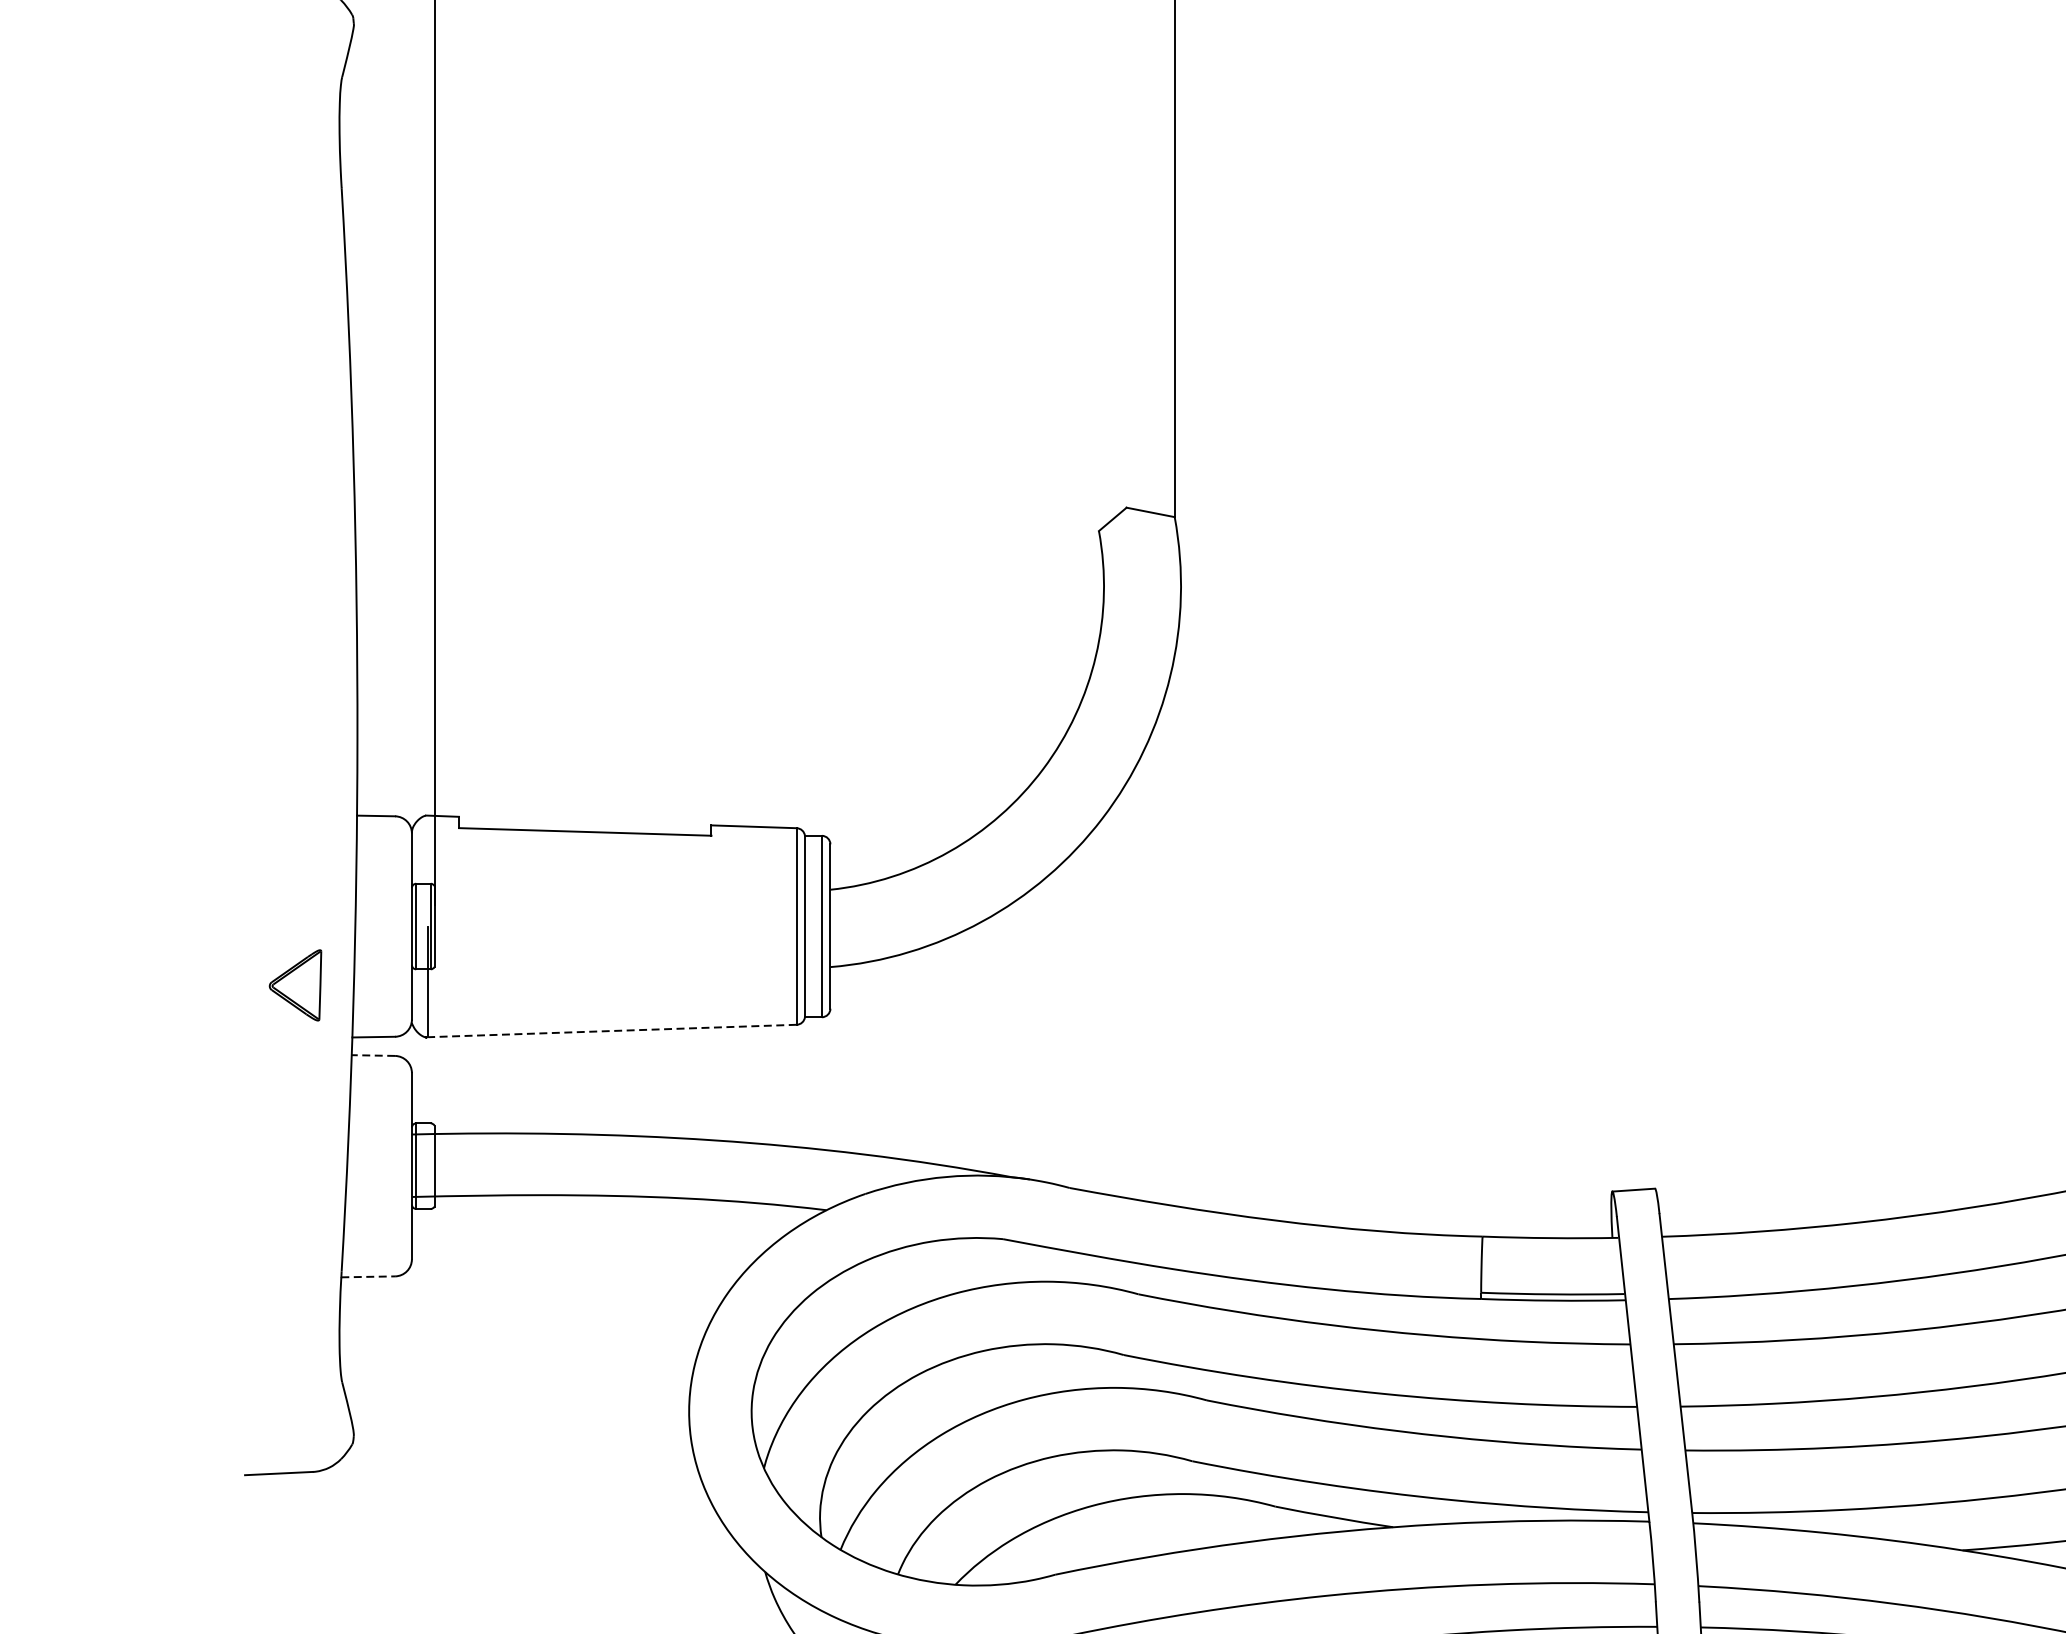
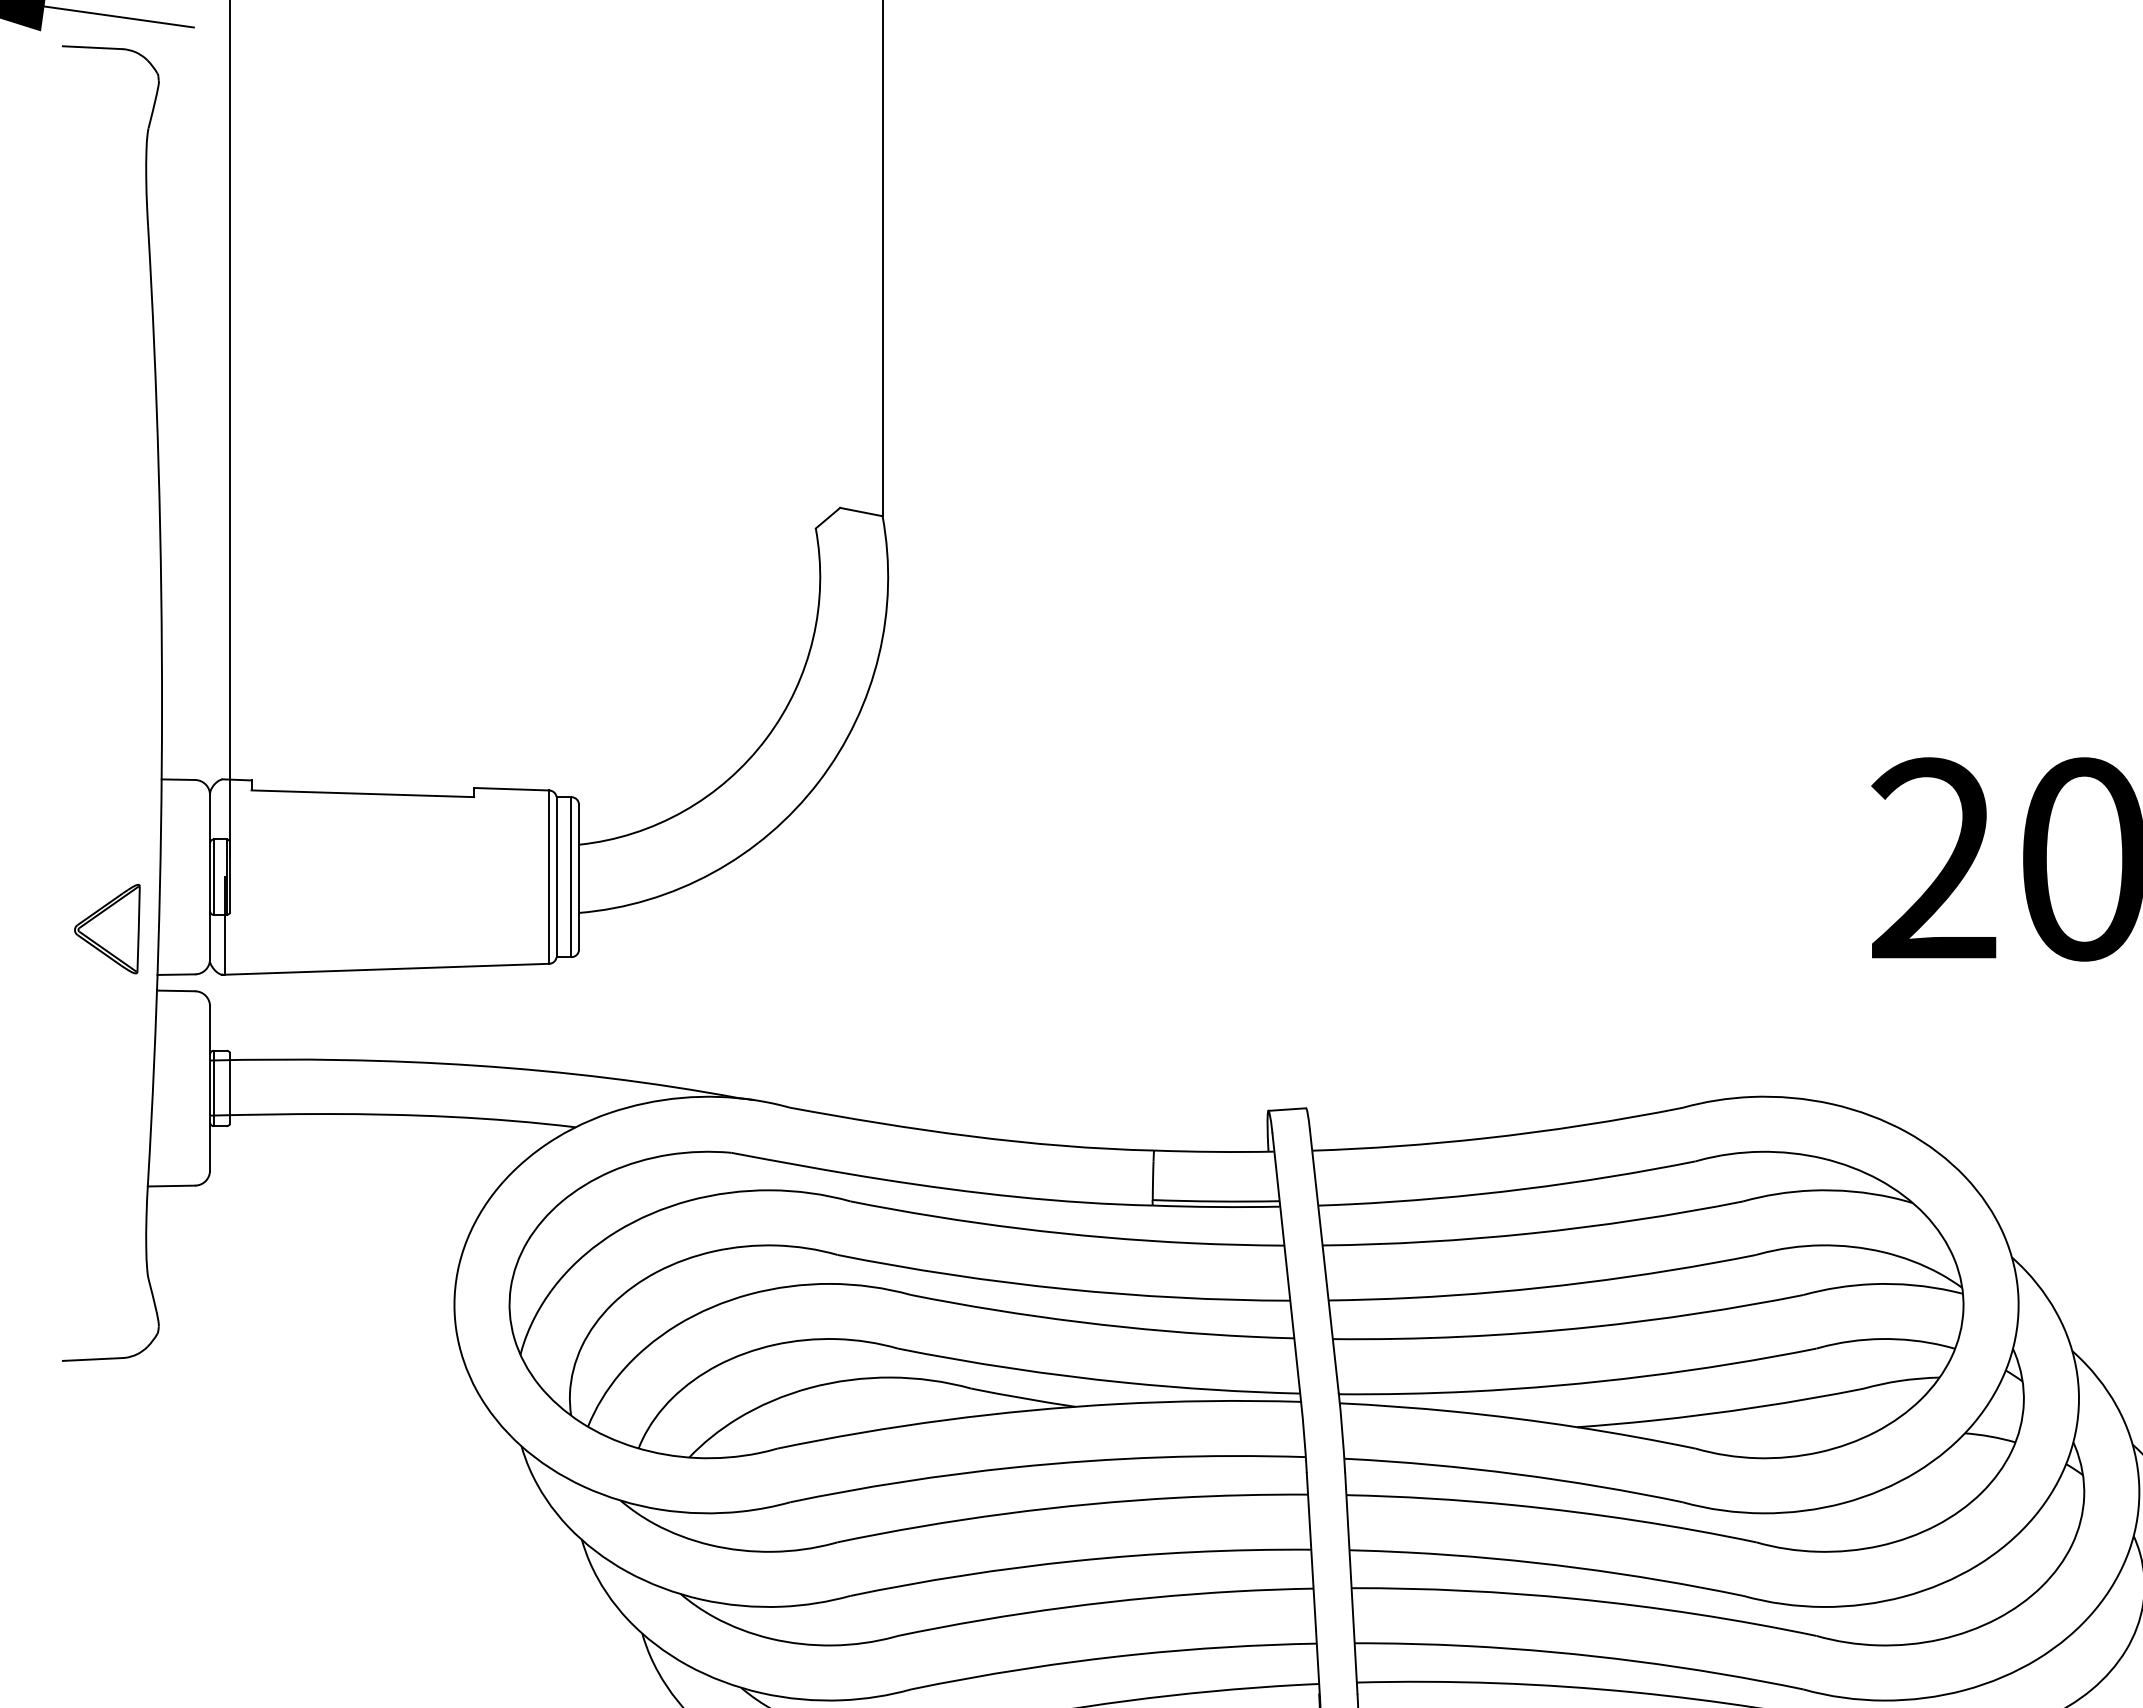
part: (295, 984) -> (107, 928), size x1.43
line: (612, 1031) -> (386, 969), dashed -> solid
line: (372, 1055) -> (175, 990), dashed -> solid
line: (368, 1277) -> (171, 1186), dashed -> solid

